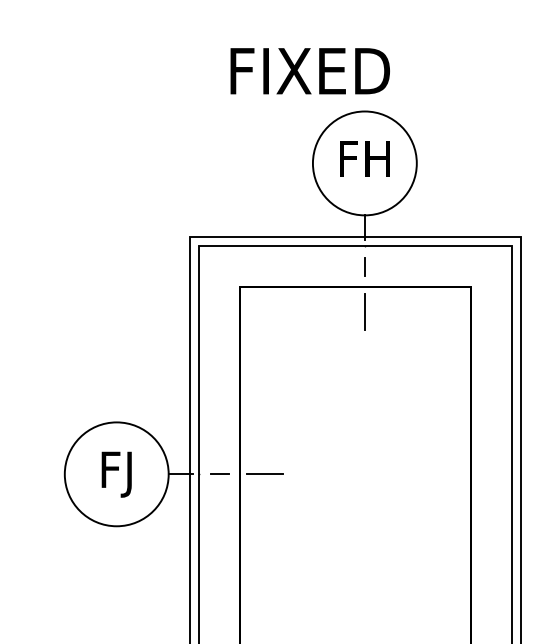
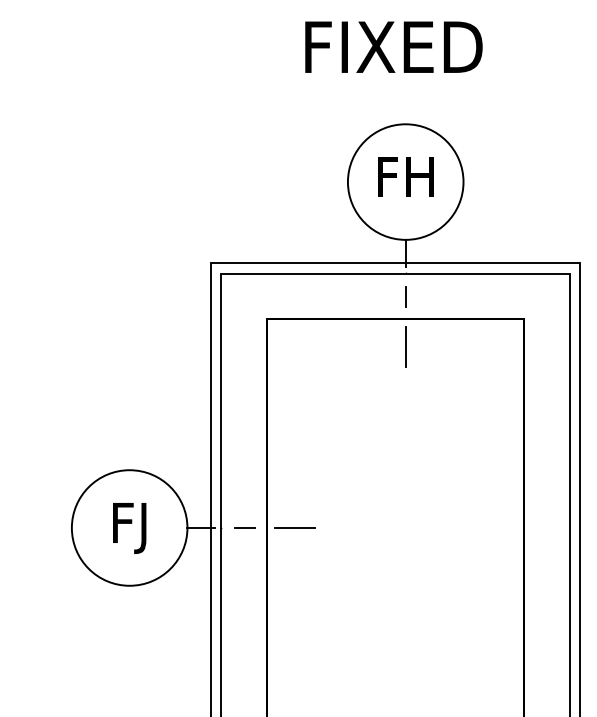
text: (309, 71) -> (393, 47), moved

